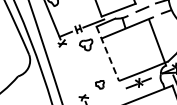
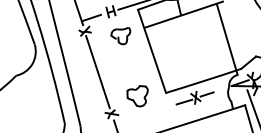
line: (108, 54) -> (152, 52), dashed -> solid
line: (72, 69) -> (97, 71), added
part: (99, 84) -> (136, 96), size x1.67

